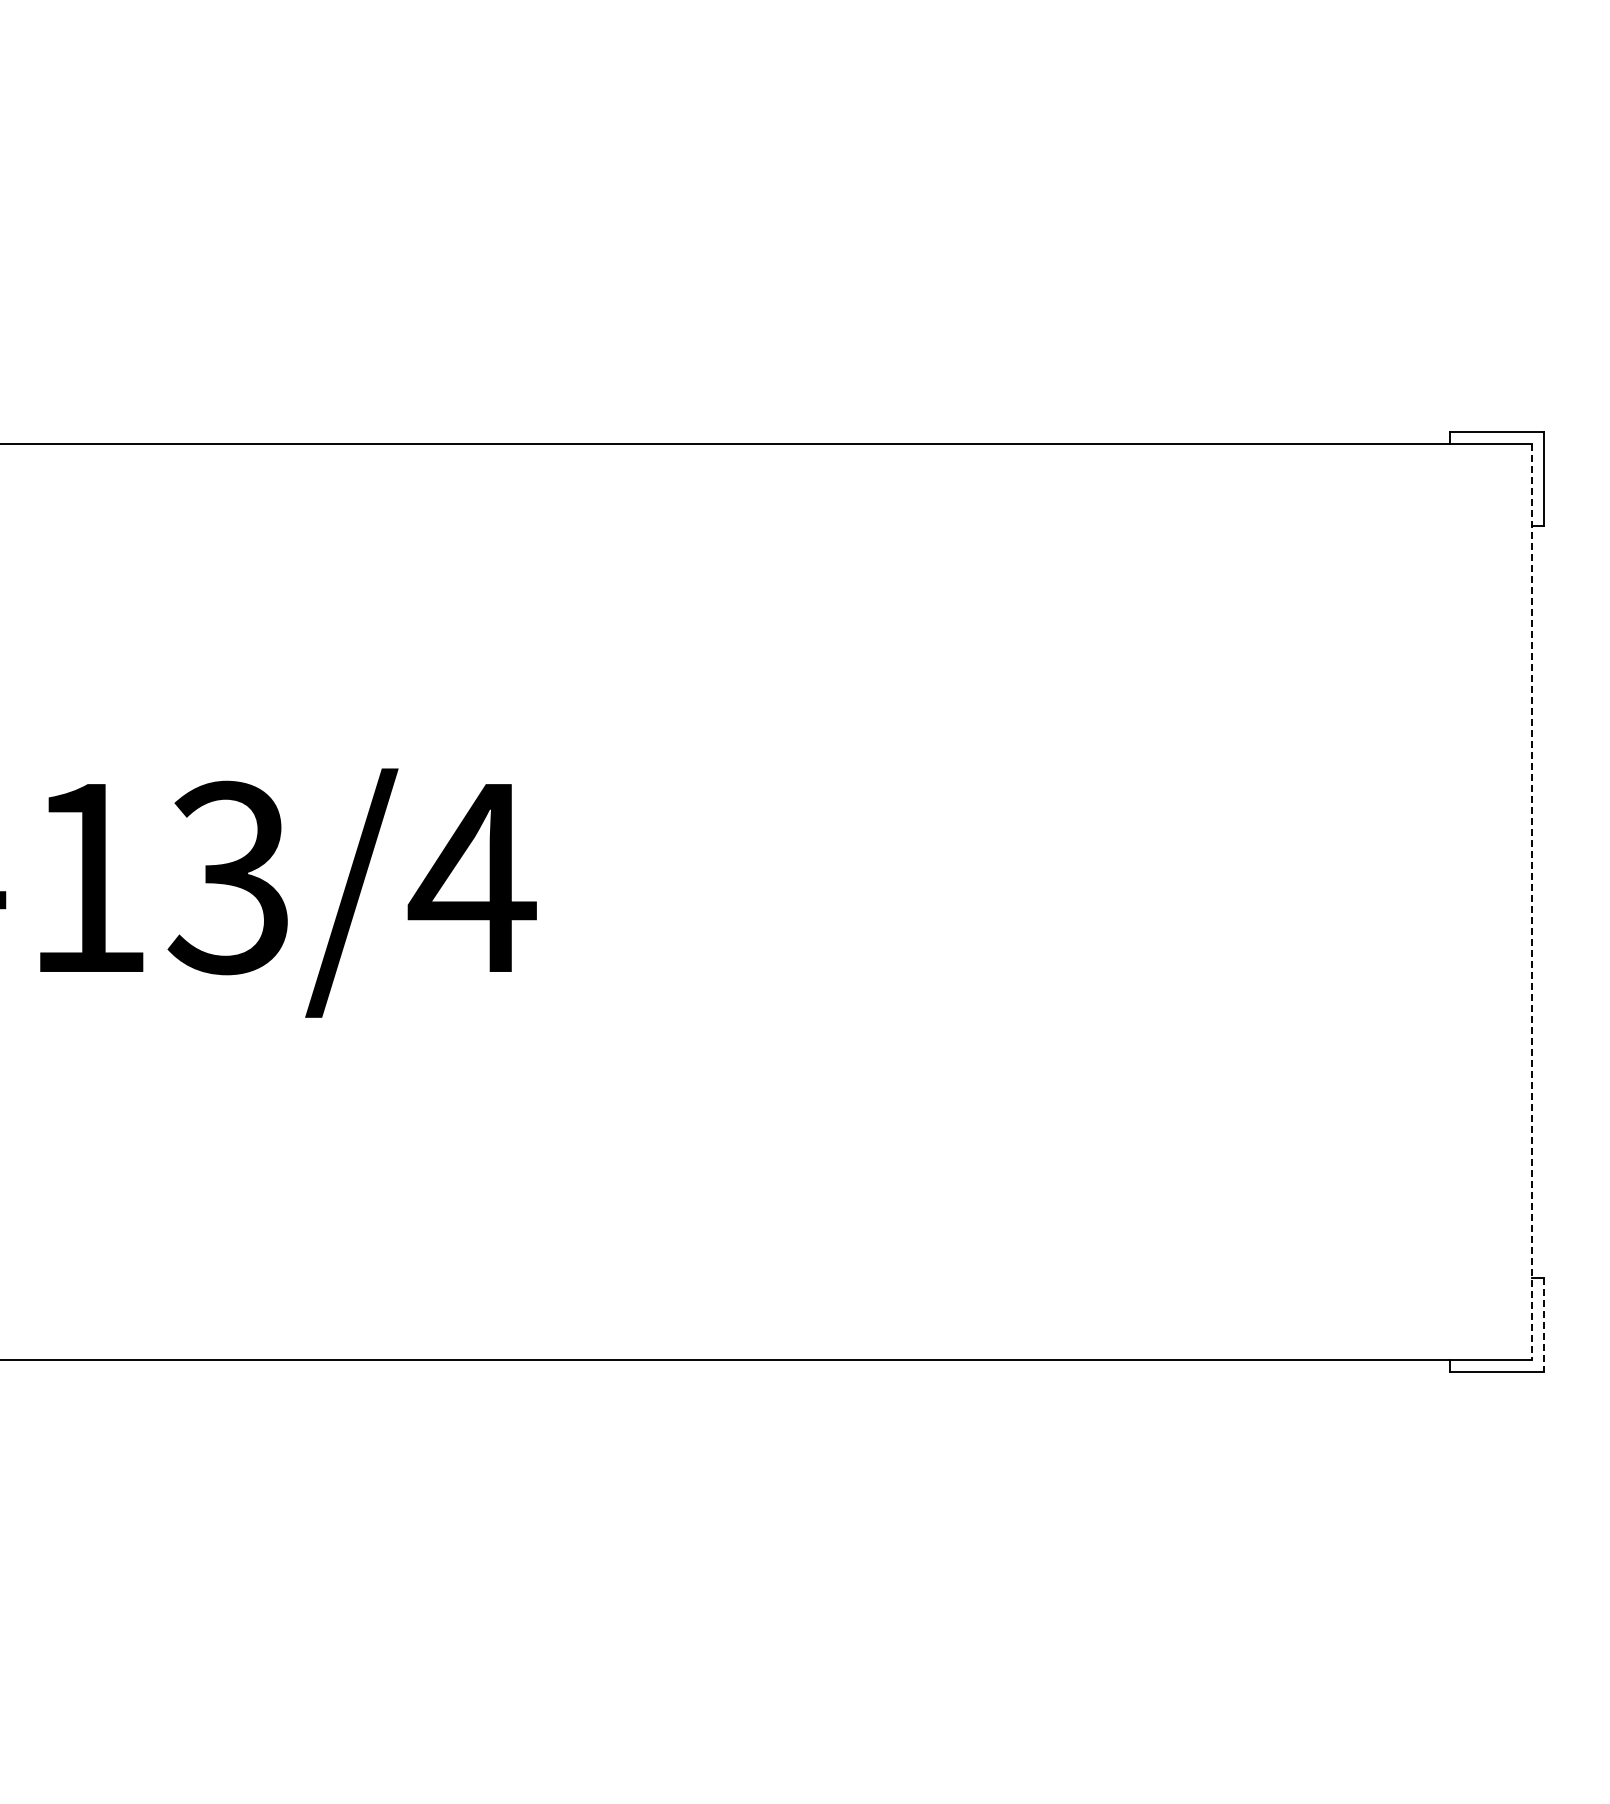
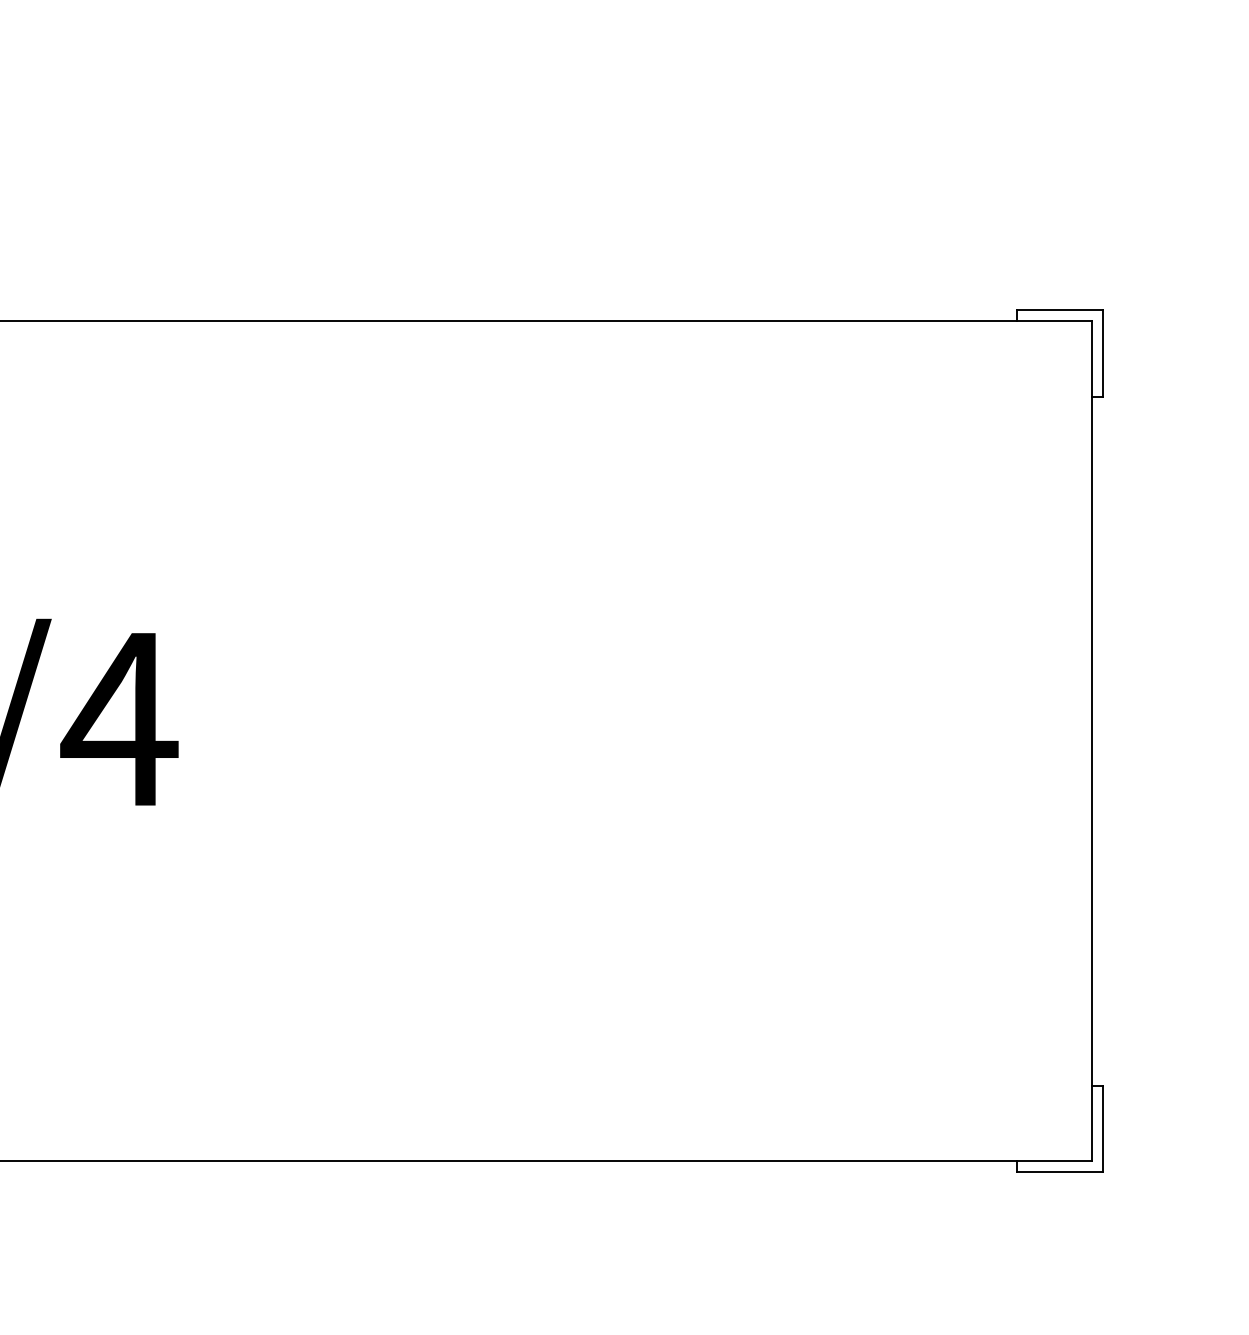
line: (1532, 902) -> (1092, 741), dashed -> solid
line: (1544, 1324) -> (1103, 1128), dashed -> solid

